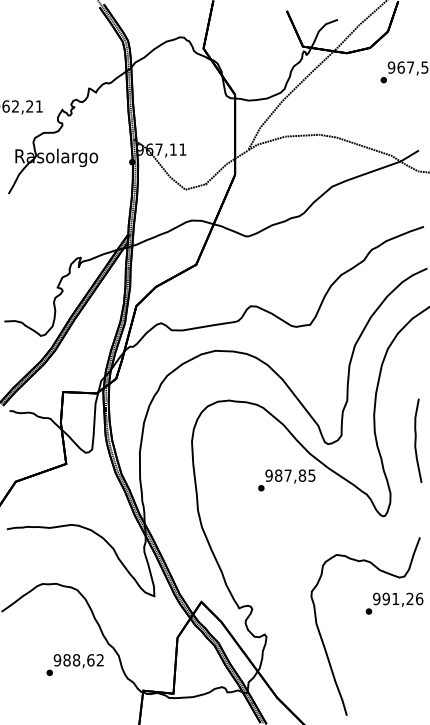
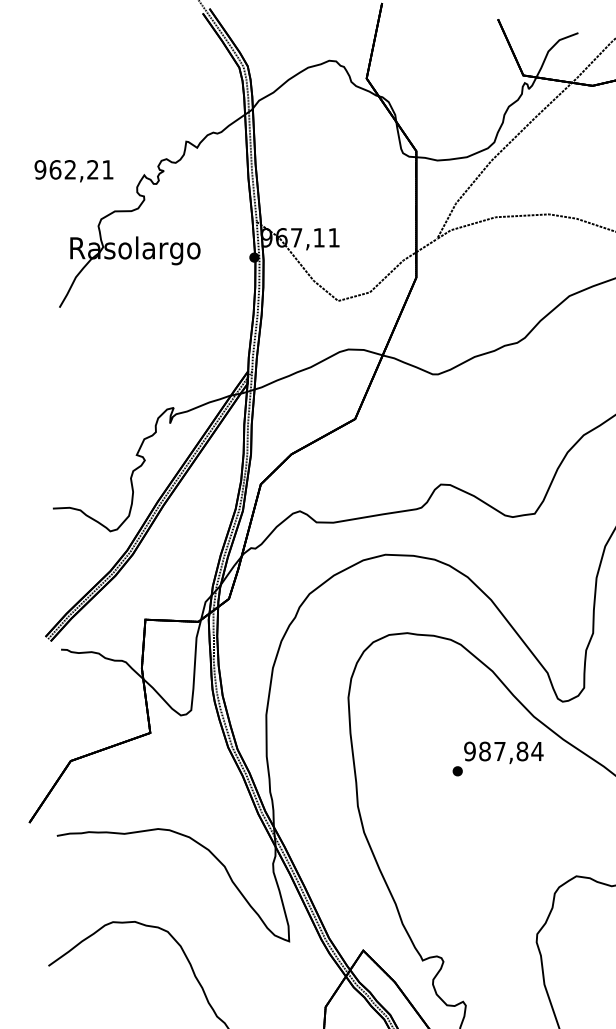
text: (311, 475) -> (536, 751), 987,85 -> 987,84

